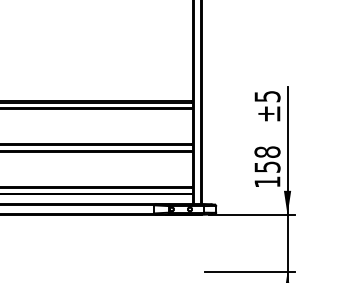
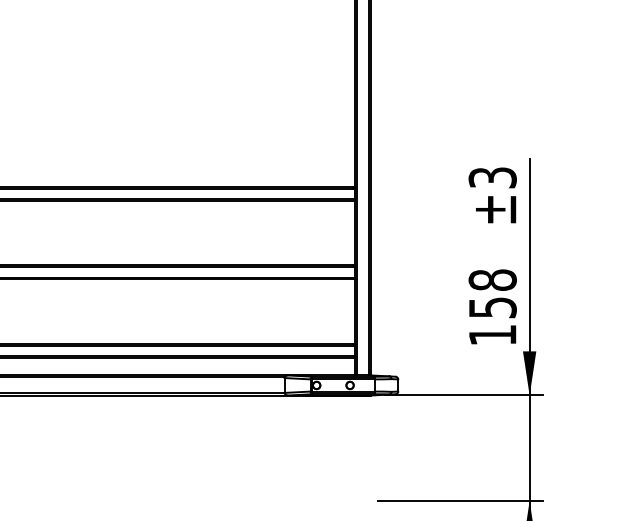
text: (266, 96) -> (490, 177), ±5 -> ±3

